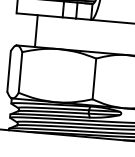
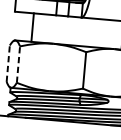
line: (9, 70) -> (8, 62), solid -> dashed
line: (20, 71) -> (18, 63), solid -> dashed

